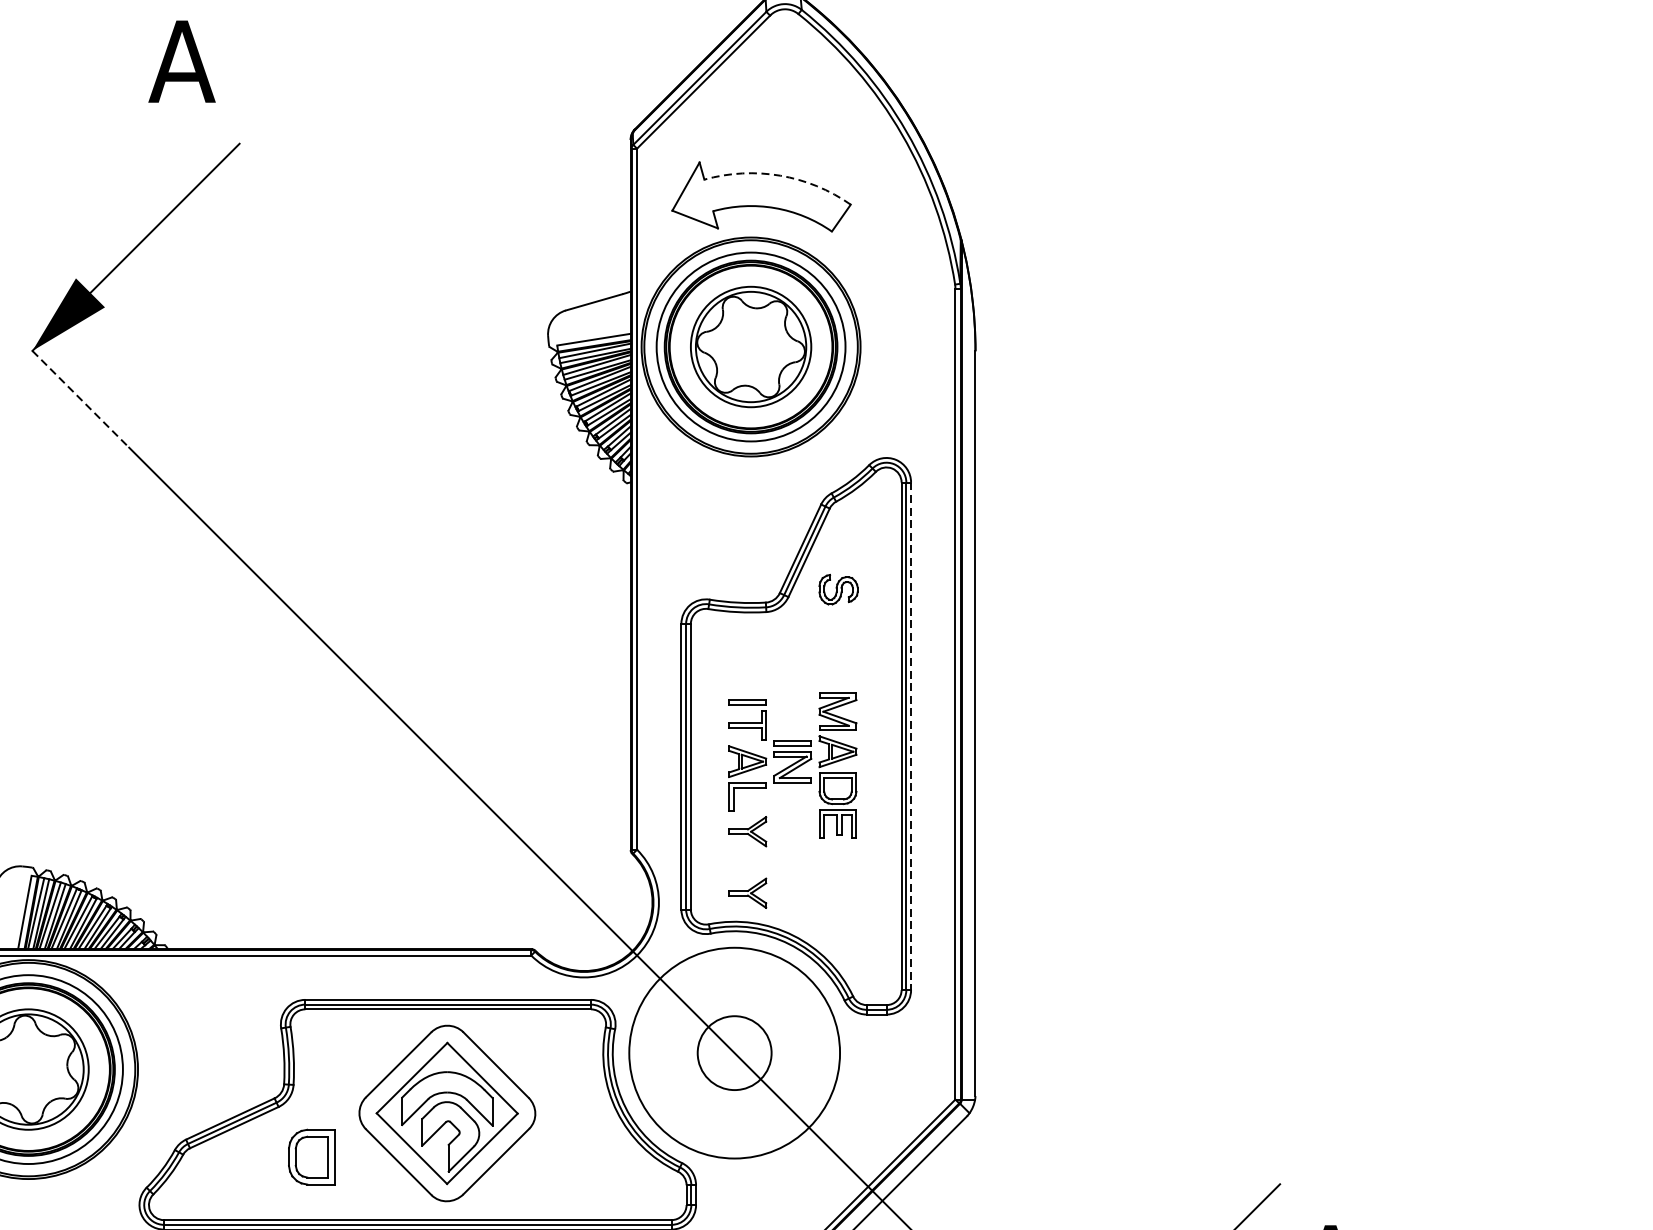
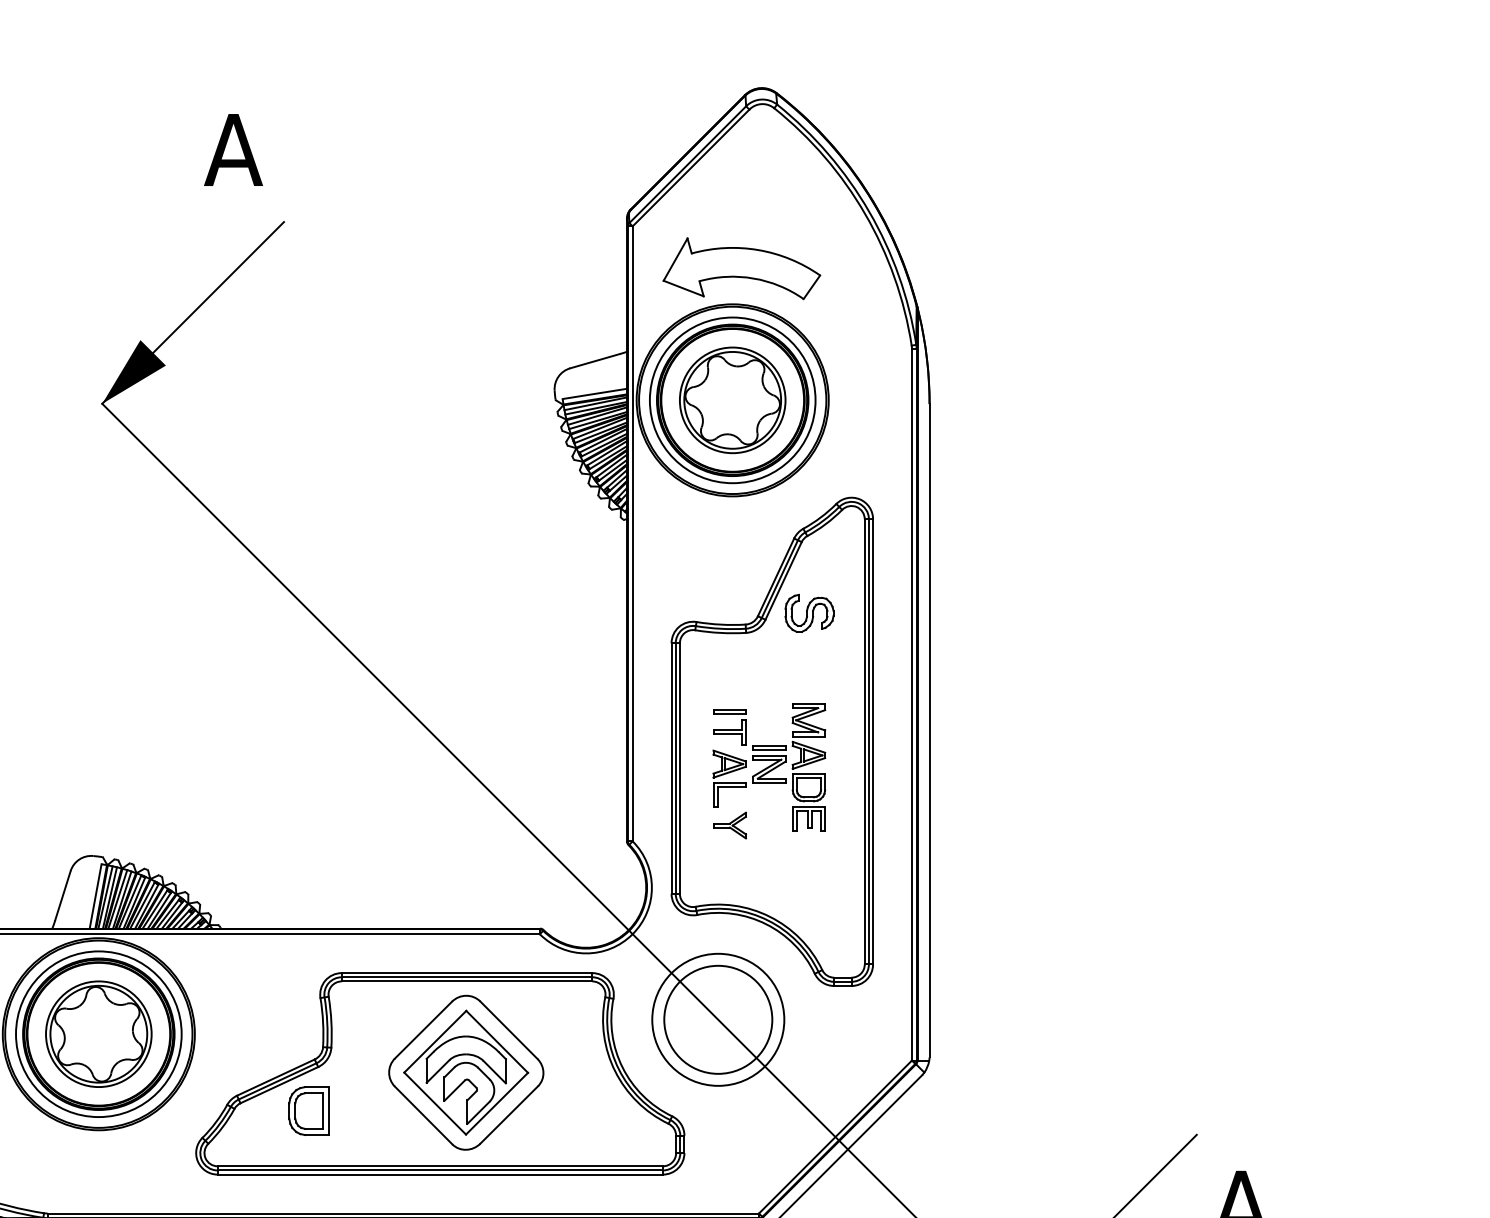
arc: (780, 176) -> (758, 250), dashed -> solid
line: (81, 399) -> (145, 446), dashed -> solid
part: (838, 588) -> (809, 612), size x1.43
line: (911, 735) -> (873, 741), dashed -> solid
part: (747, 893) -> (729, 879), removed
circle: (734, 1052) -> (718, 1019), size x0.71
circle: (734, 1052) -> (718, 1019), size x1.67
part: (310, 1156) -> (308, 1110), moved

